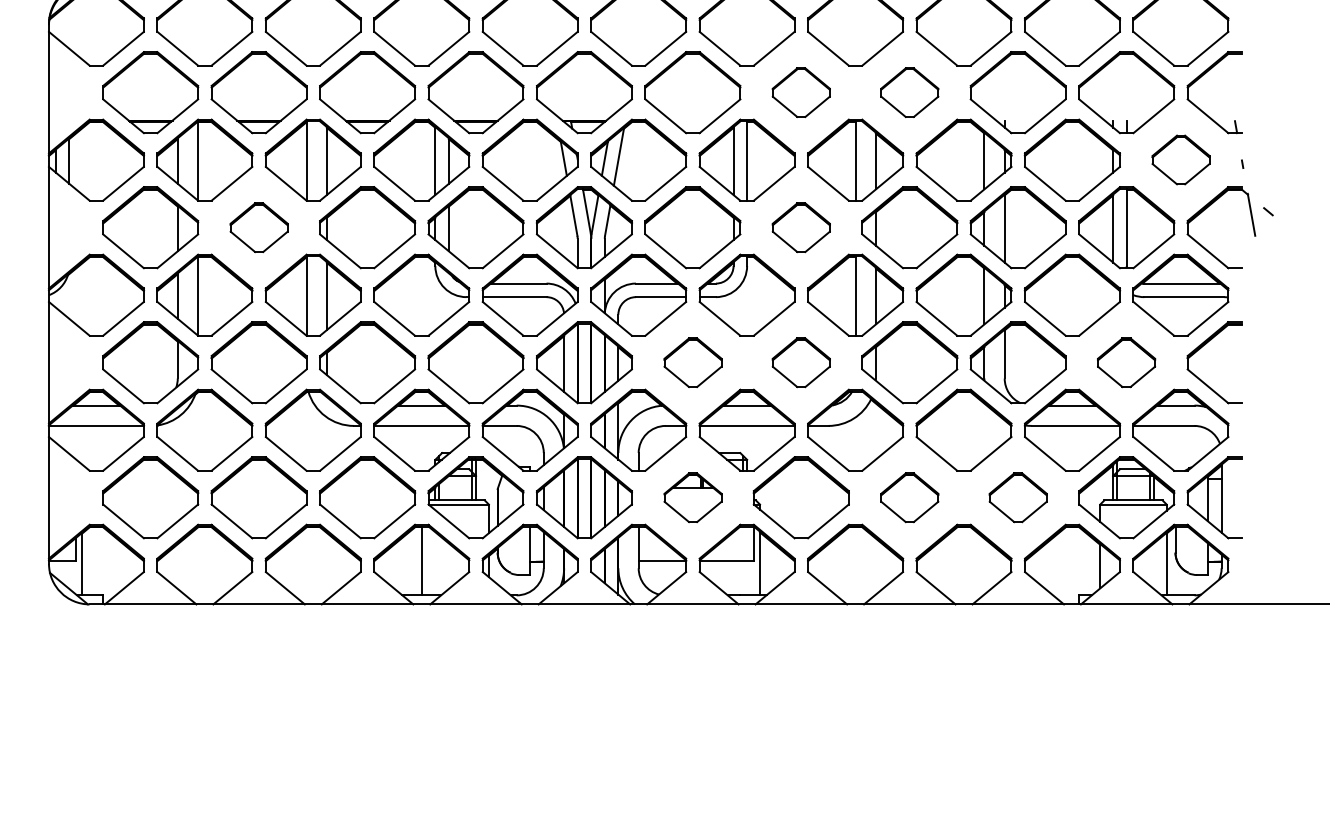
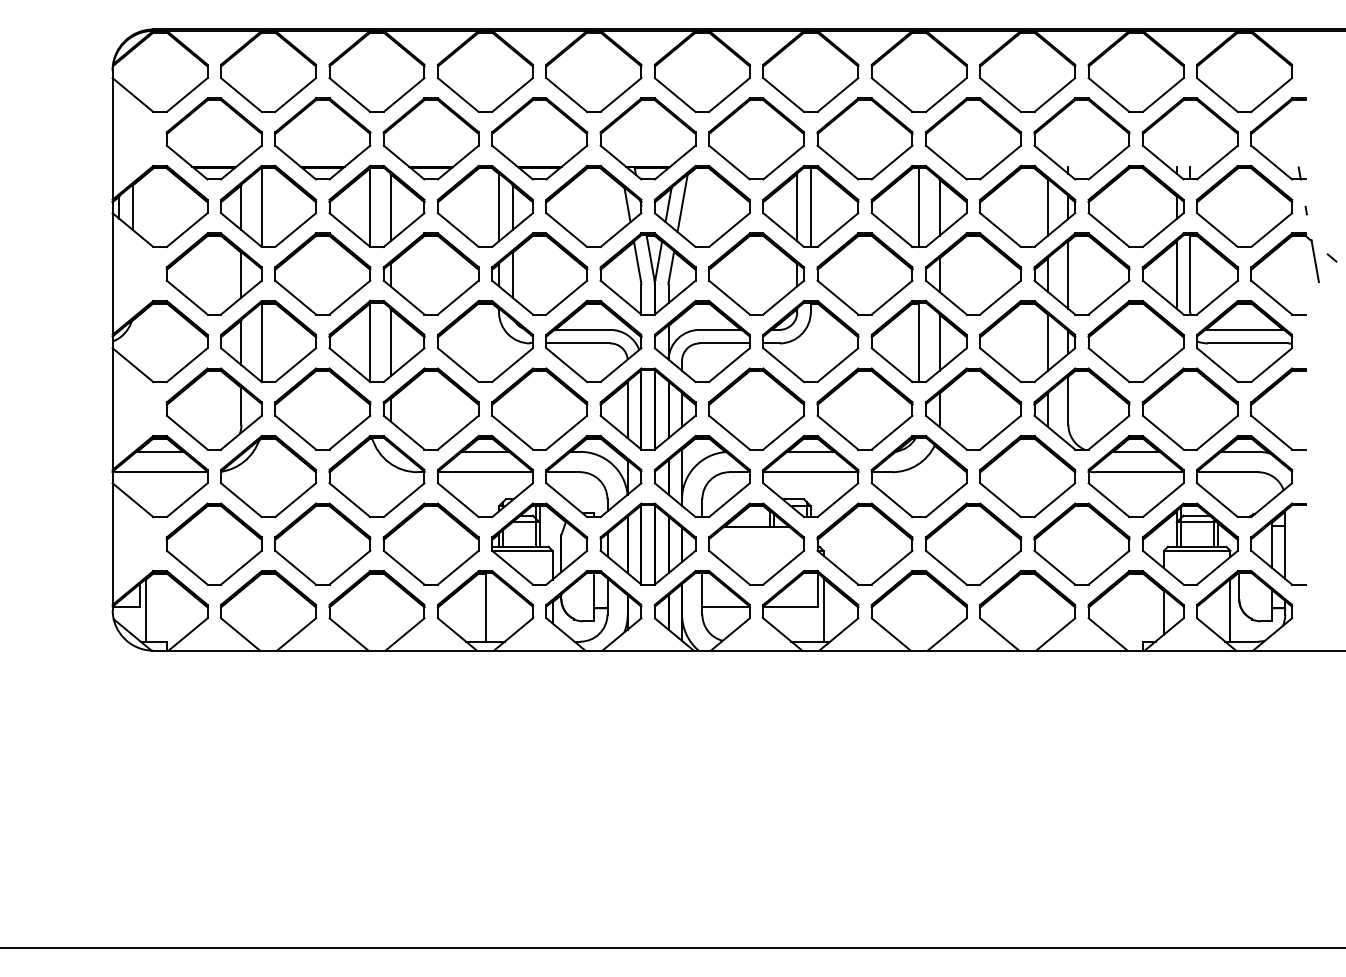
part: (800, 92) -> (864, 138), size x1.67
part: (909, 92) -> (973, 138), size x1.67
part: (1180, 159) -> (1244, 205), size x1.67
part: (258, 227) -> (322, 273), size x1.67
part: (800, 227) -> (864, 273), size x1.67
part: (692, 362) -> (756, 408), size x1.67
part: (800, 362) -> (864, 408), size x1.67
part: (1125, 362) -> (1189, 408), size x1.67
part: (692, 497) -> (756, 543), size x1.67
part: (909, 497) -> (973, 543), size x1.67
part: (1017, 497) -> (1081, 543), size x1.67

